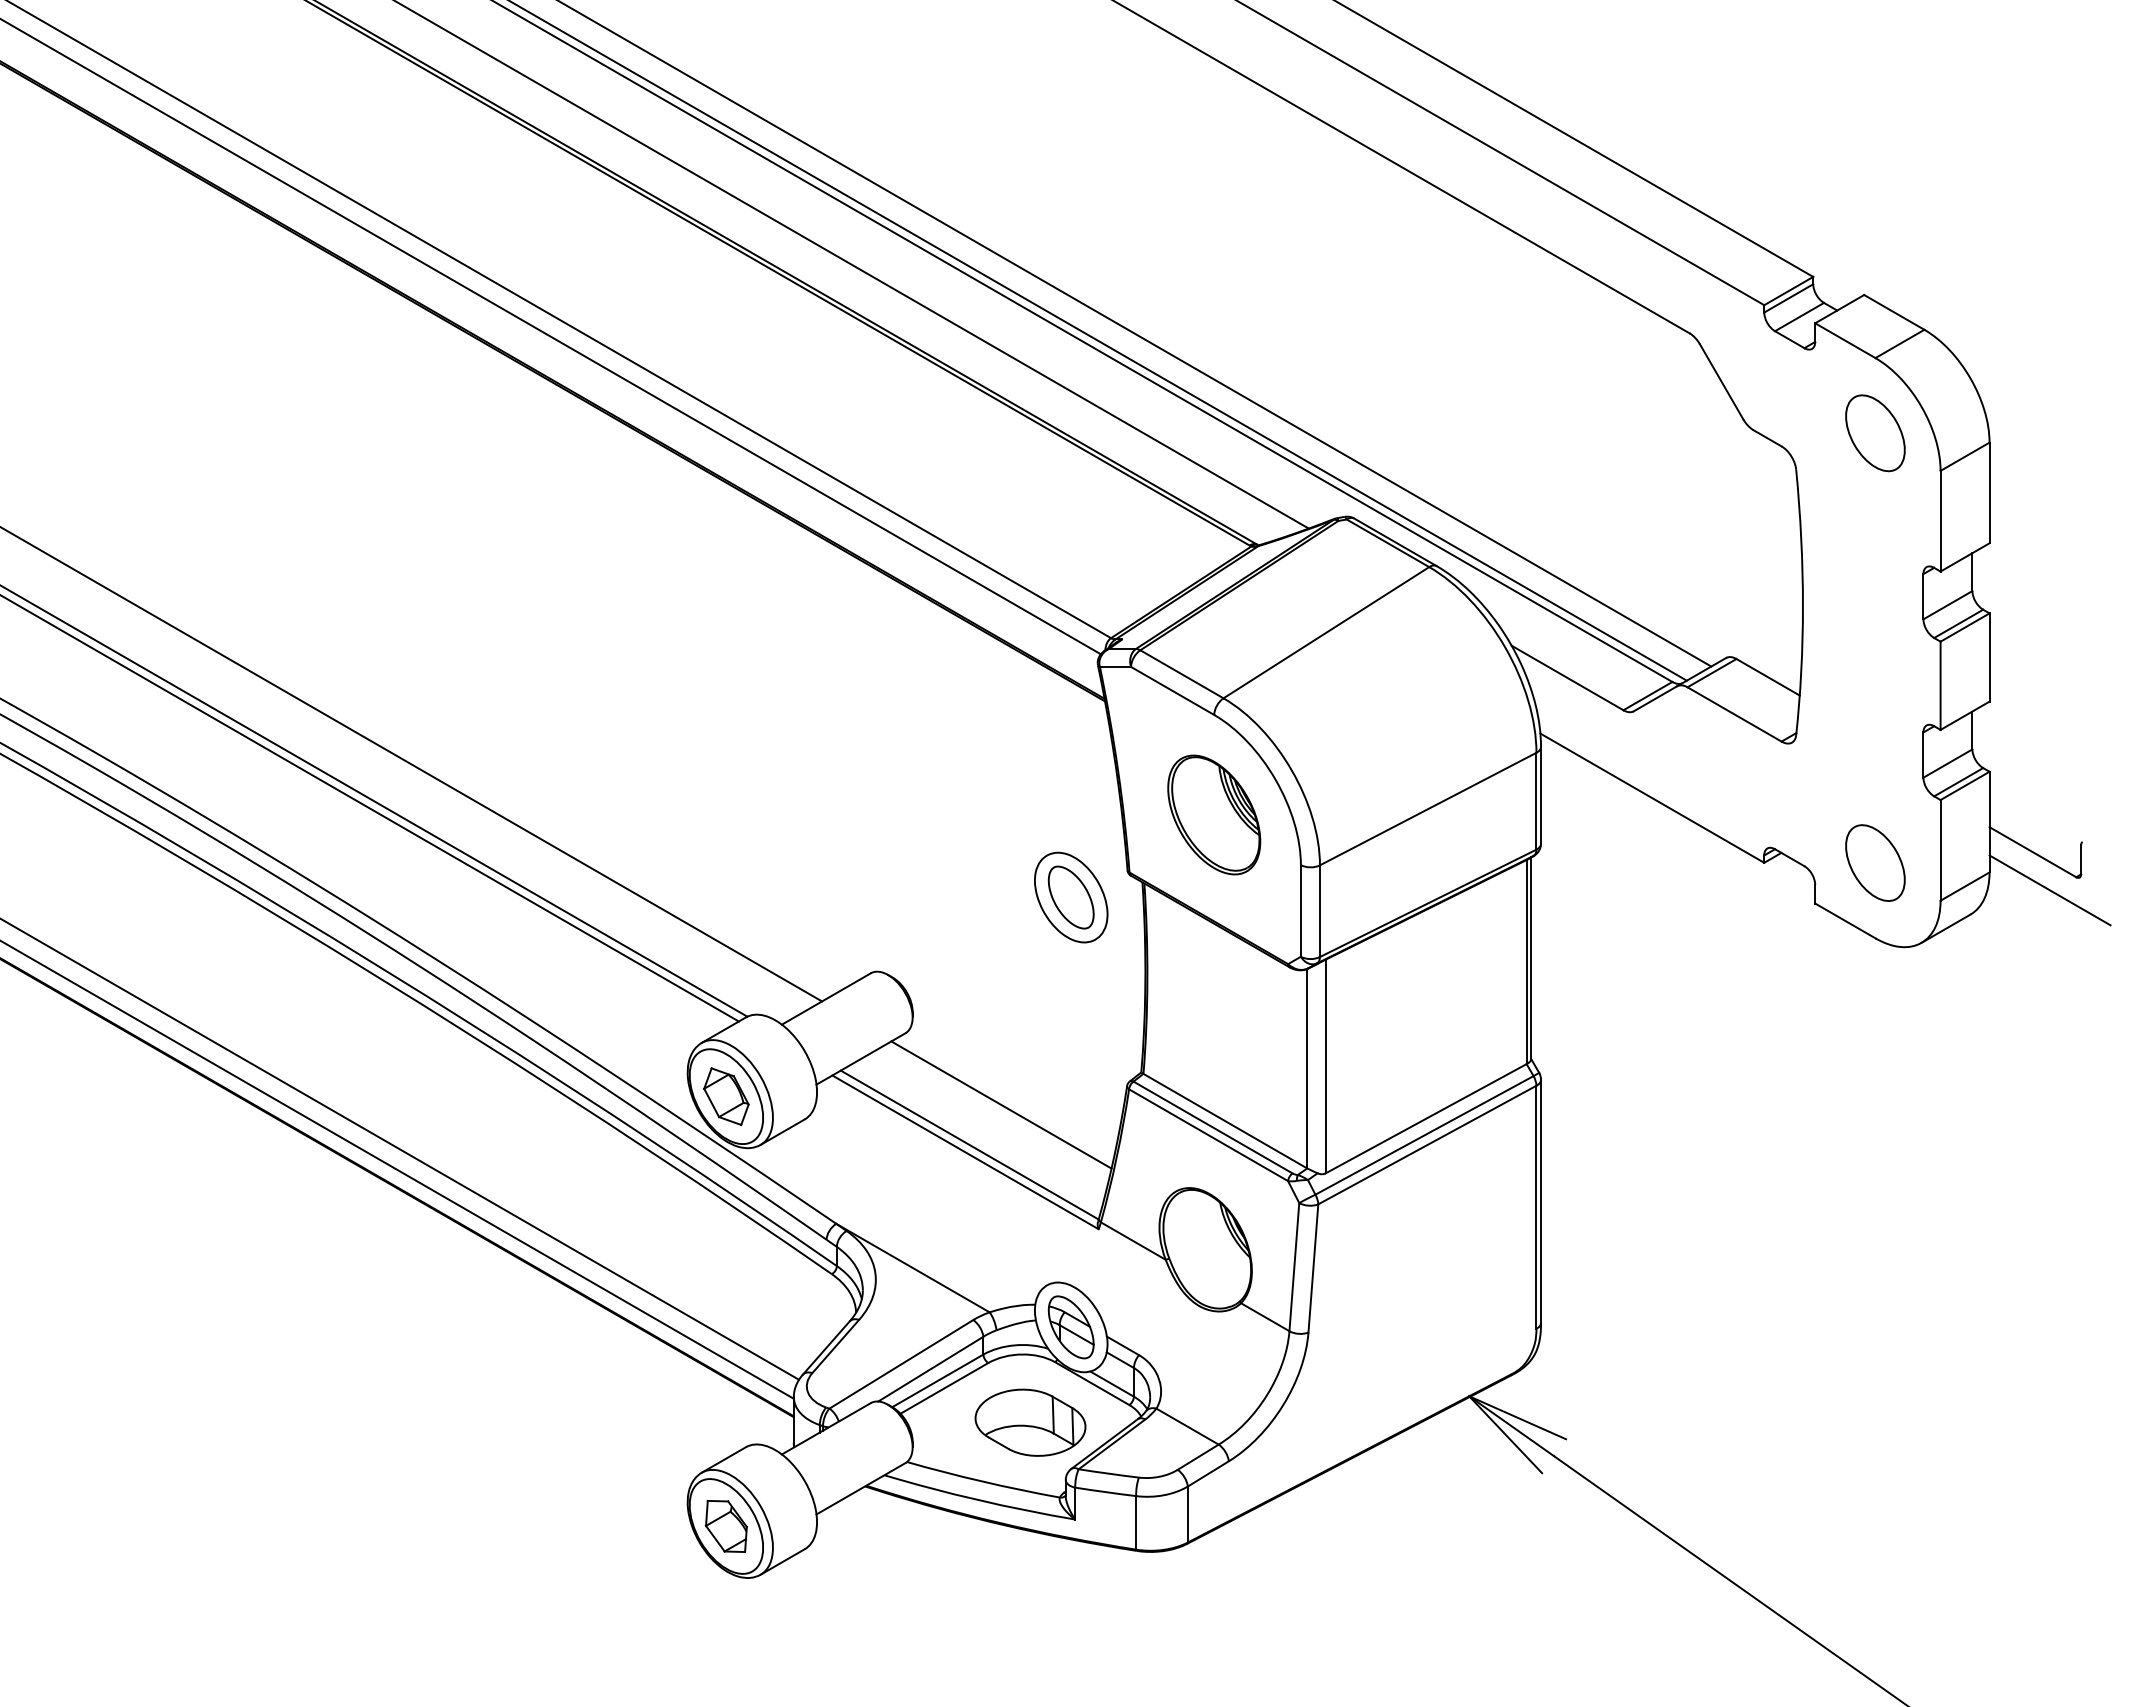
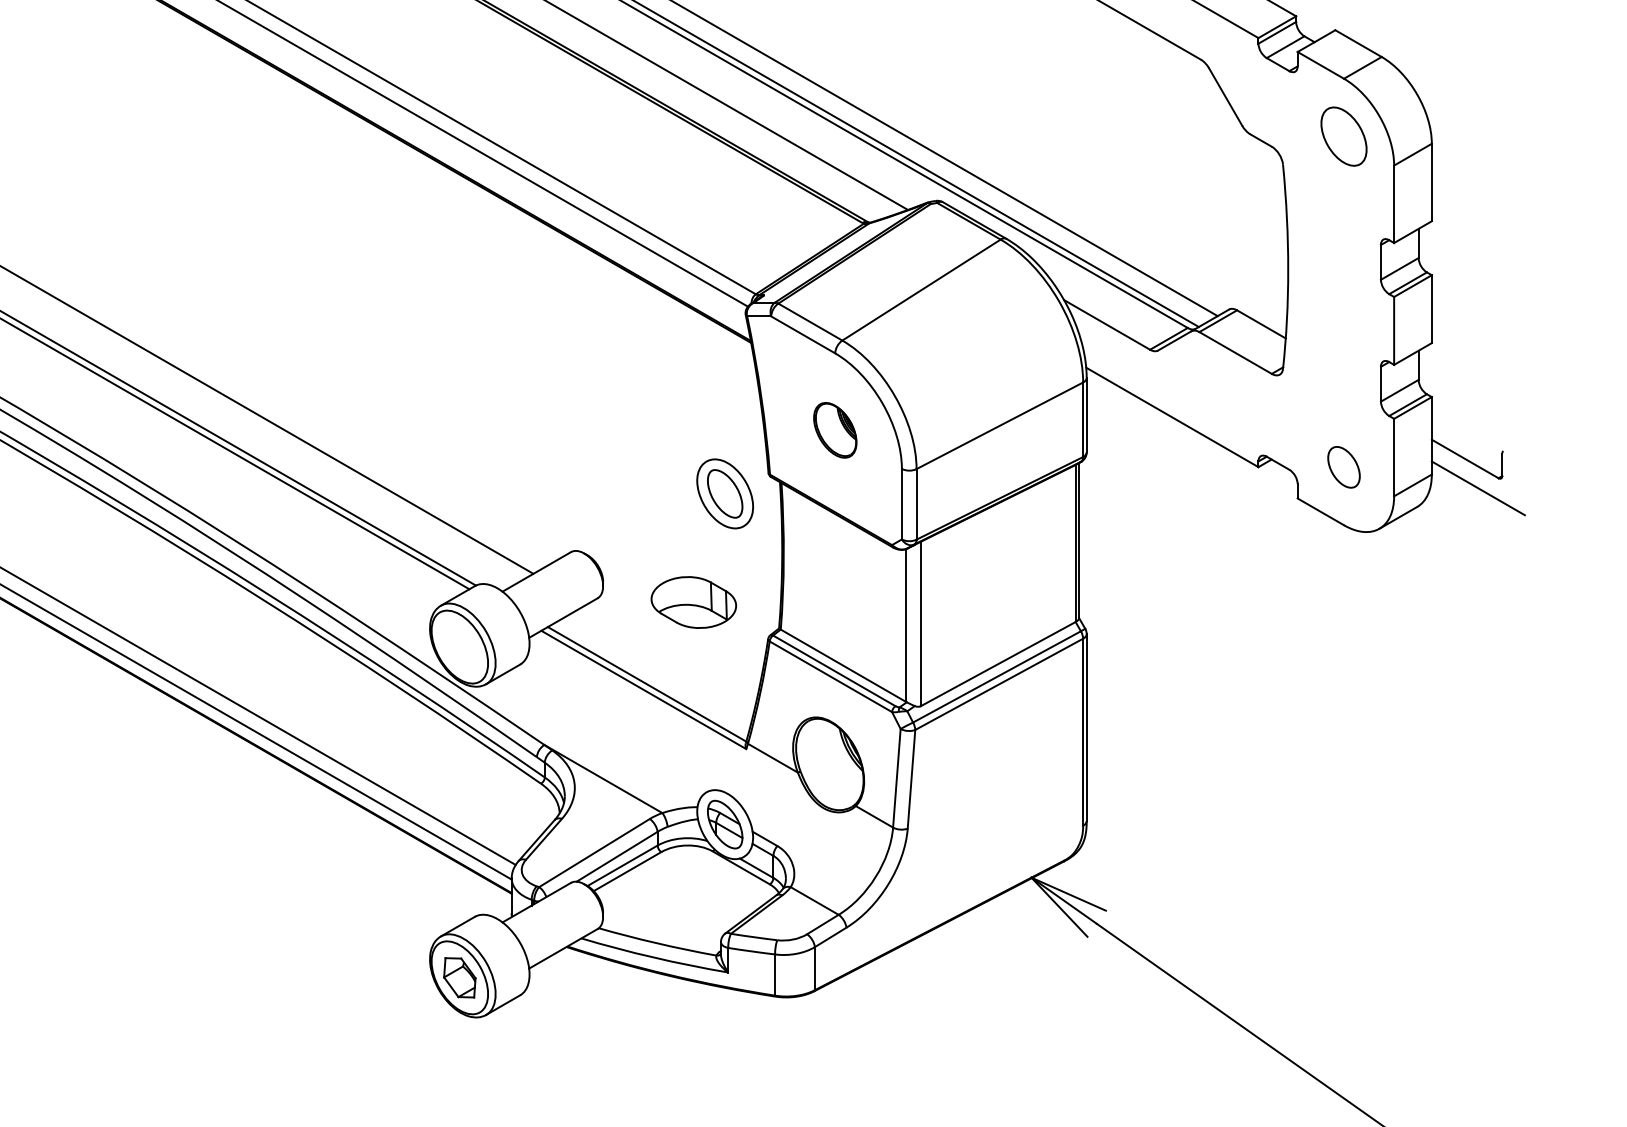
part: (1214, 814) -> (835, 429), size x0.6
part: (1875, 862) -> (1344, 466), size x0.7
part: (726, 1096) -> (459, 646), removed
line: (1001, 1104) -> (671, 653), removed
part: (1030, 1422) -> (693, 602), moved

